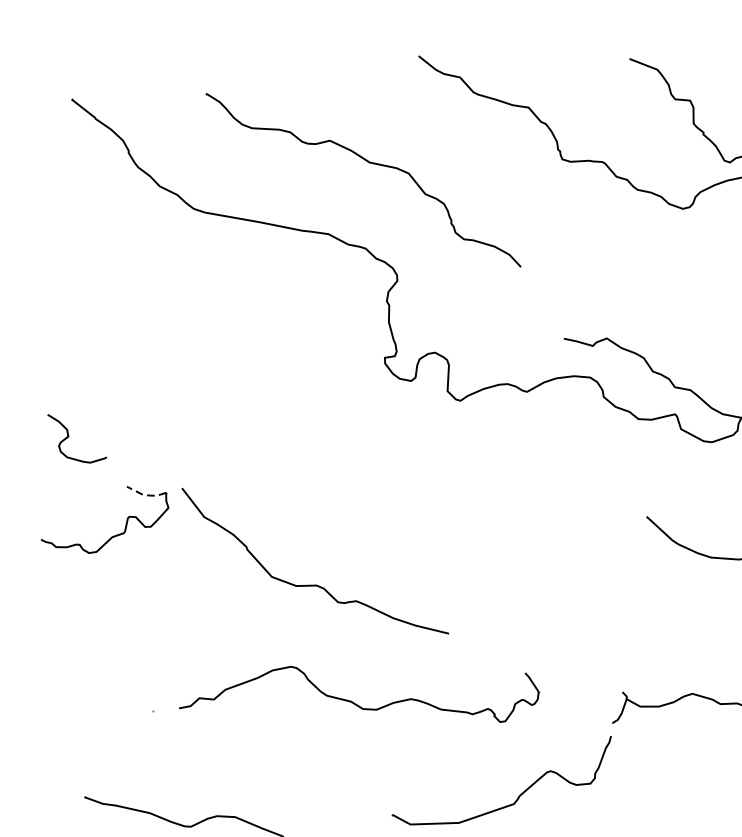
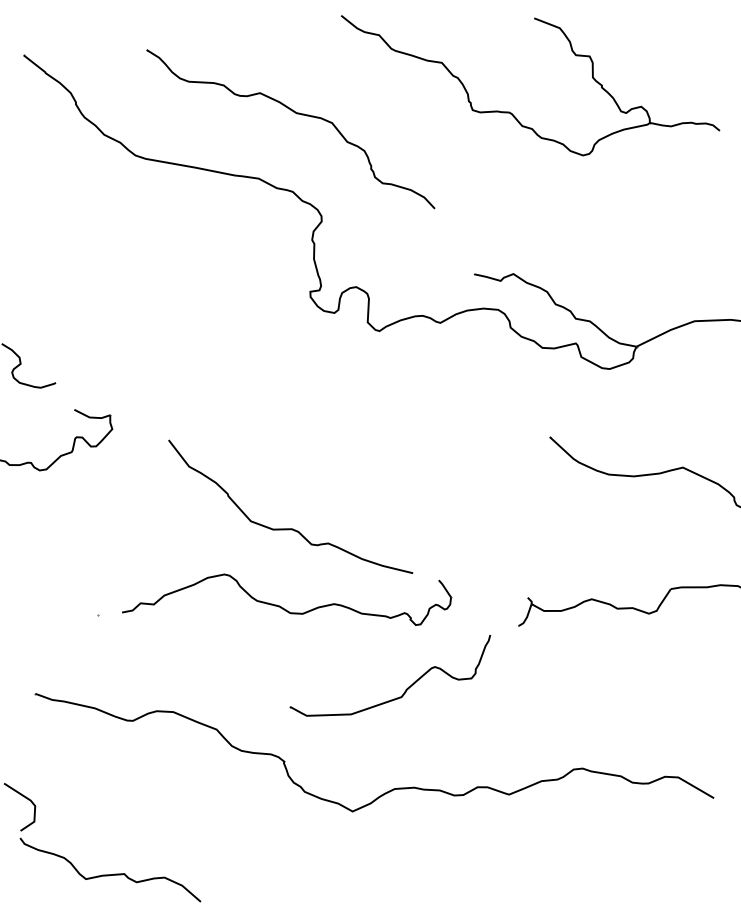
line: (145, 495) -> (91, 417), dashed -> solid
curve: (315, 584) -> (290, 528), moved
part: (518, 795) -> (405, 689), moved

